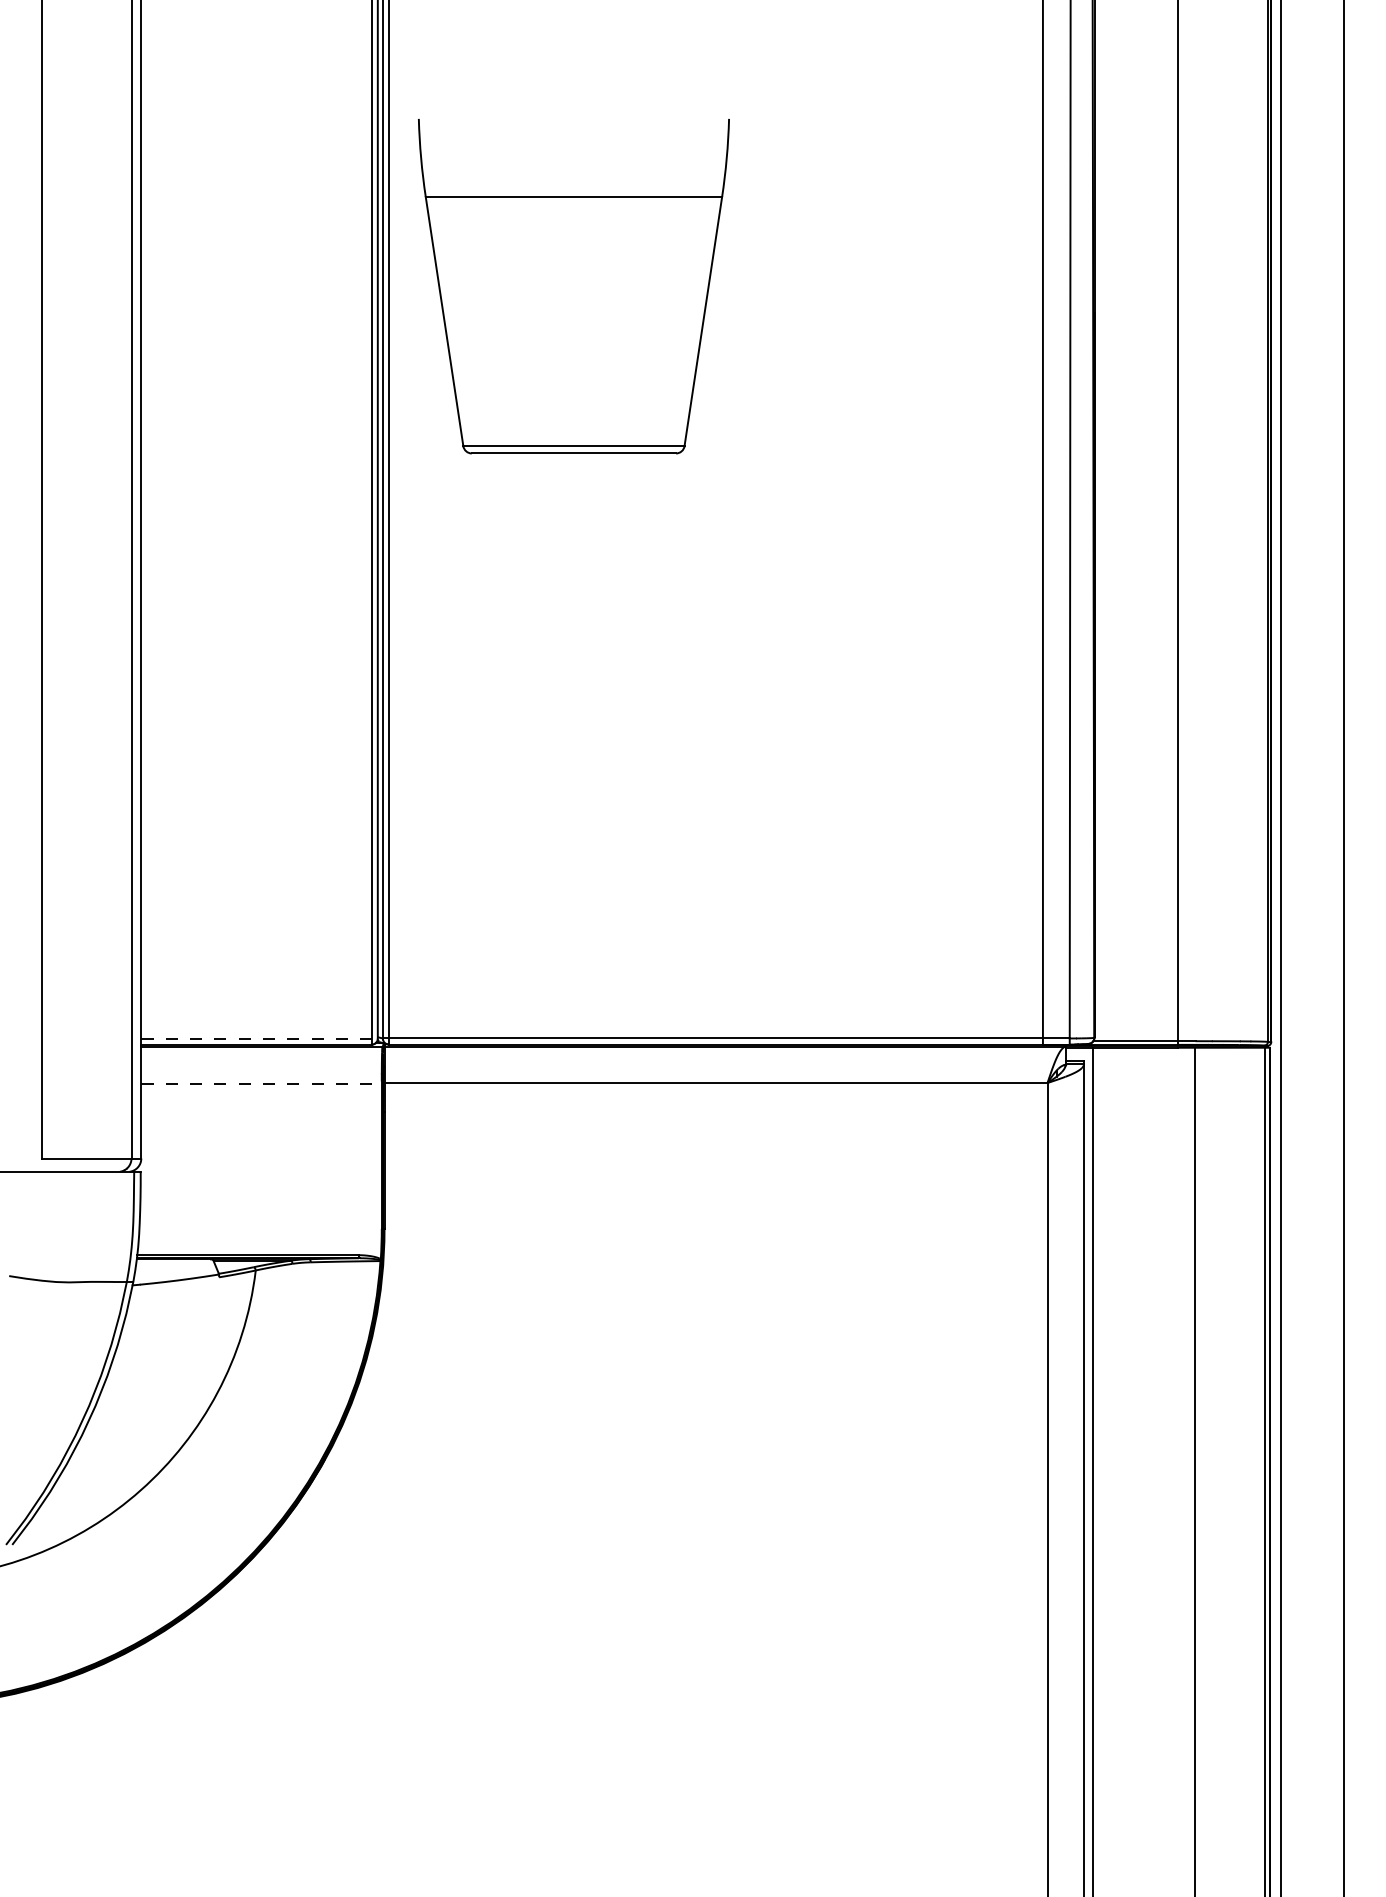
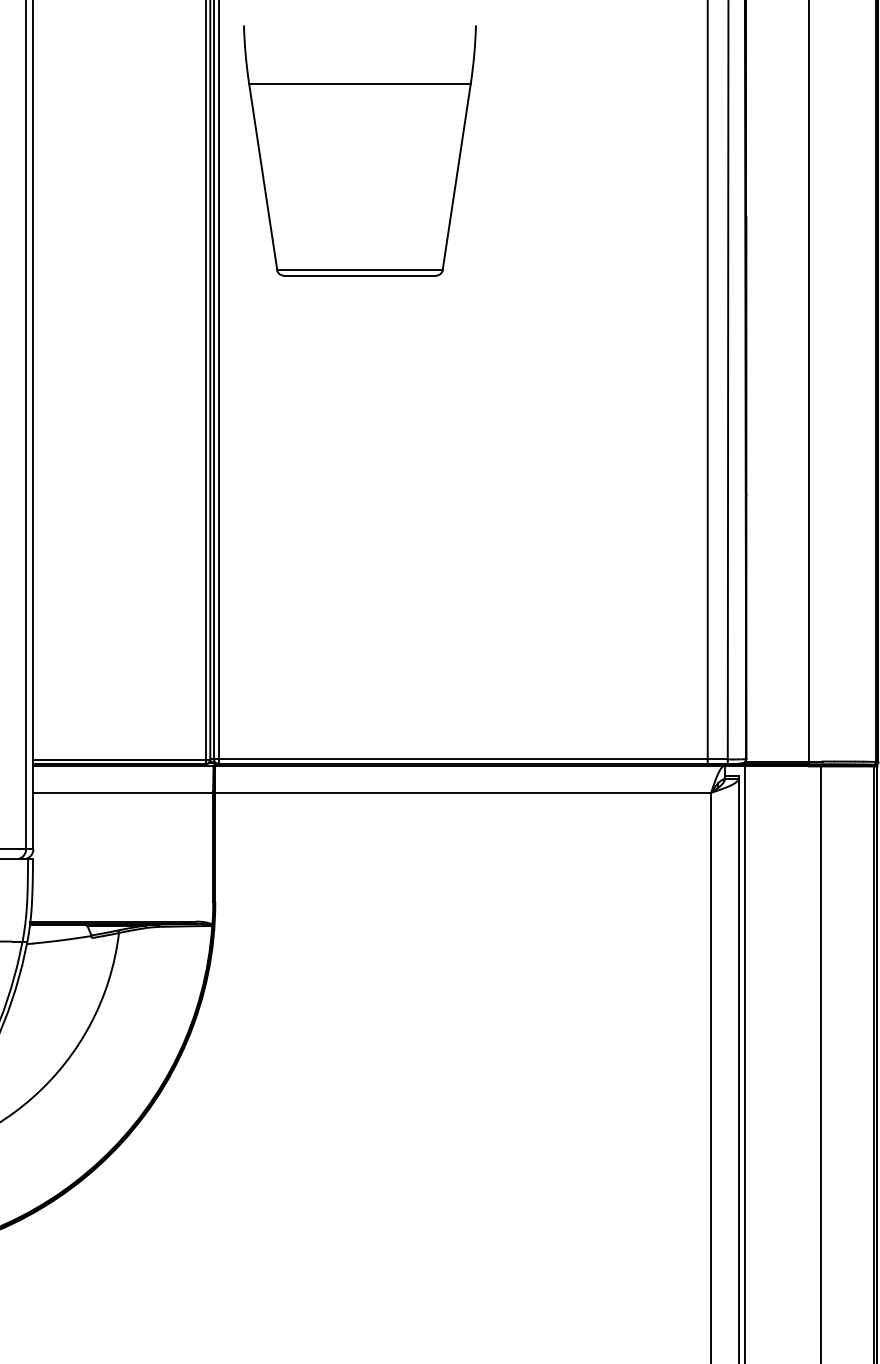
part: (573, 286) -> (359, 150), moved
line: (260, 1038) -> (122, 759), dashed -> solid
line: (262, 1083) -> (124, 793), dashed -> solid

